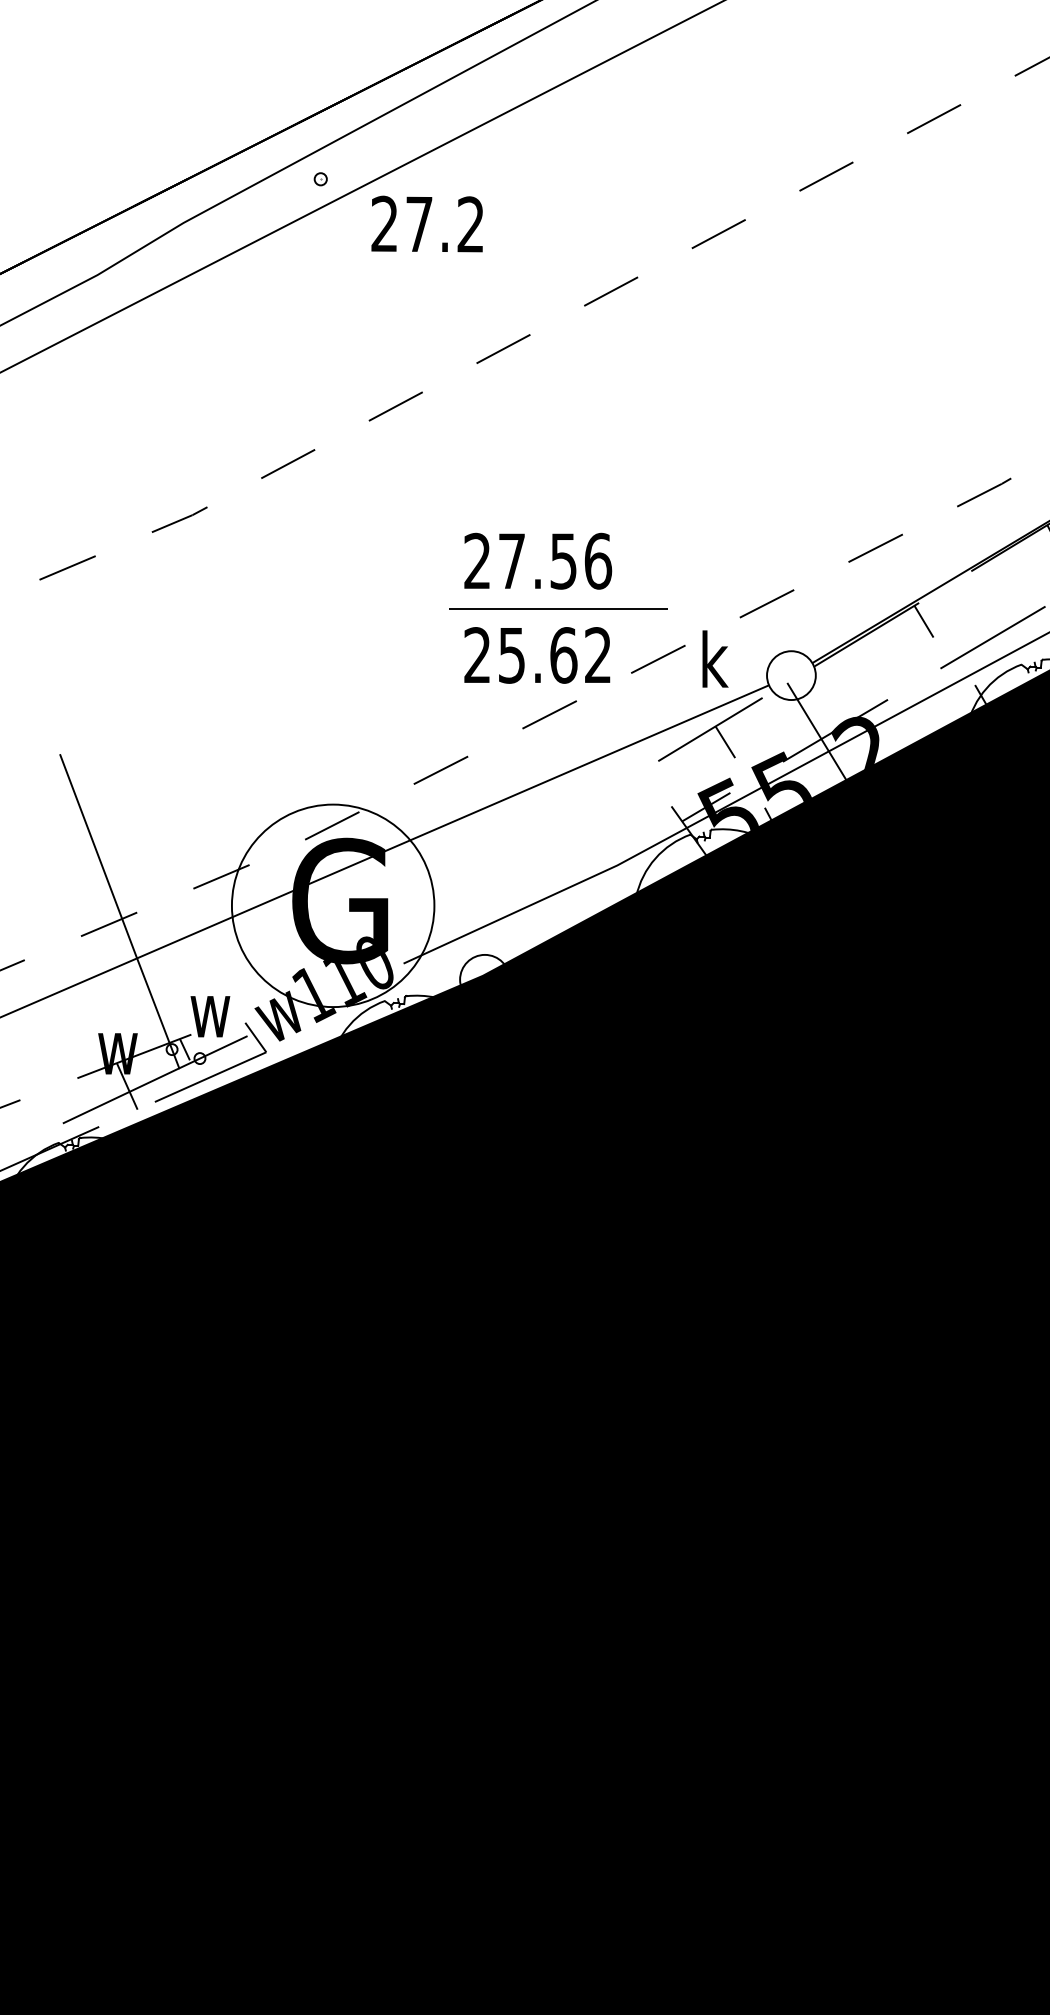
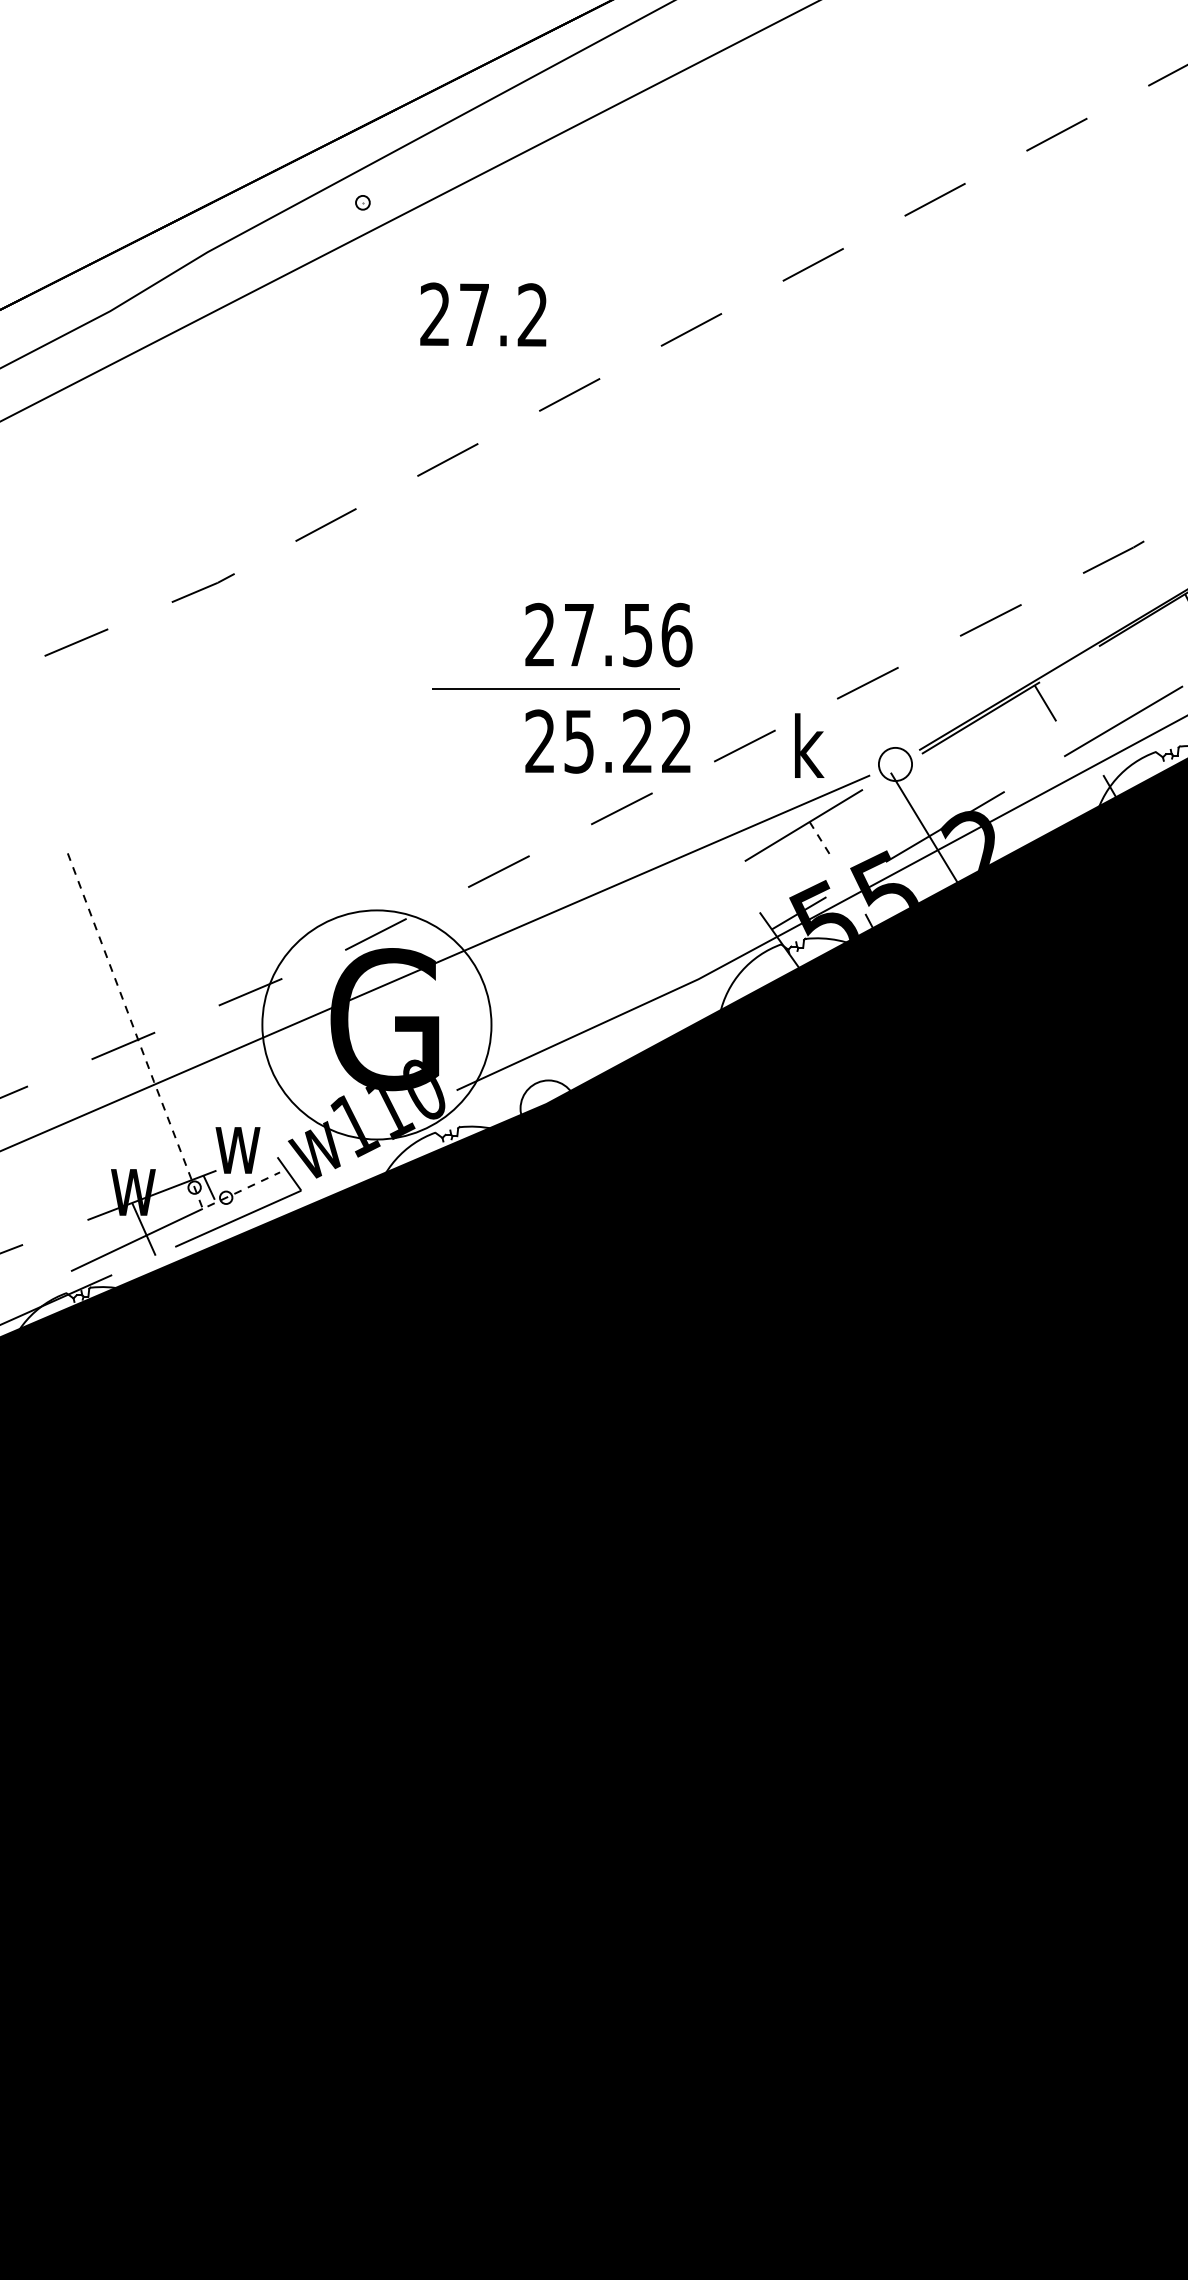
text: (426, 223) -> (482, 313), moved
line: (558, 608) -> (556, 688), moved
text: (563, 655) -> (637, 741), 25.62 -> 25.22
circle: (791, 675) -> (895, 764), size x0.6
line: (725, 742) -> (820, 840), solid -> dashed
line: (133, 948) -> (150, 1073), solid -> dashed

